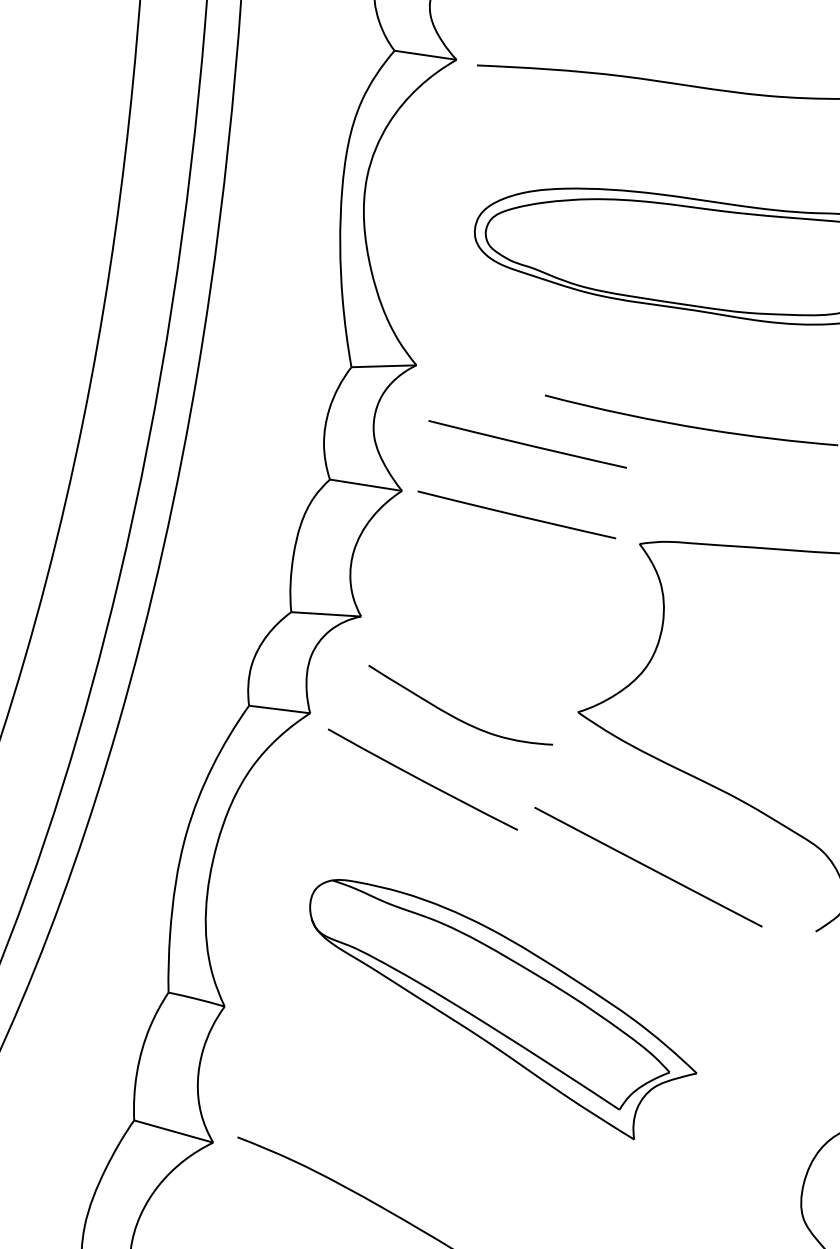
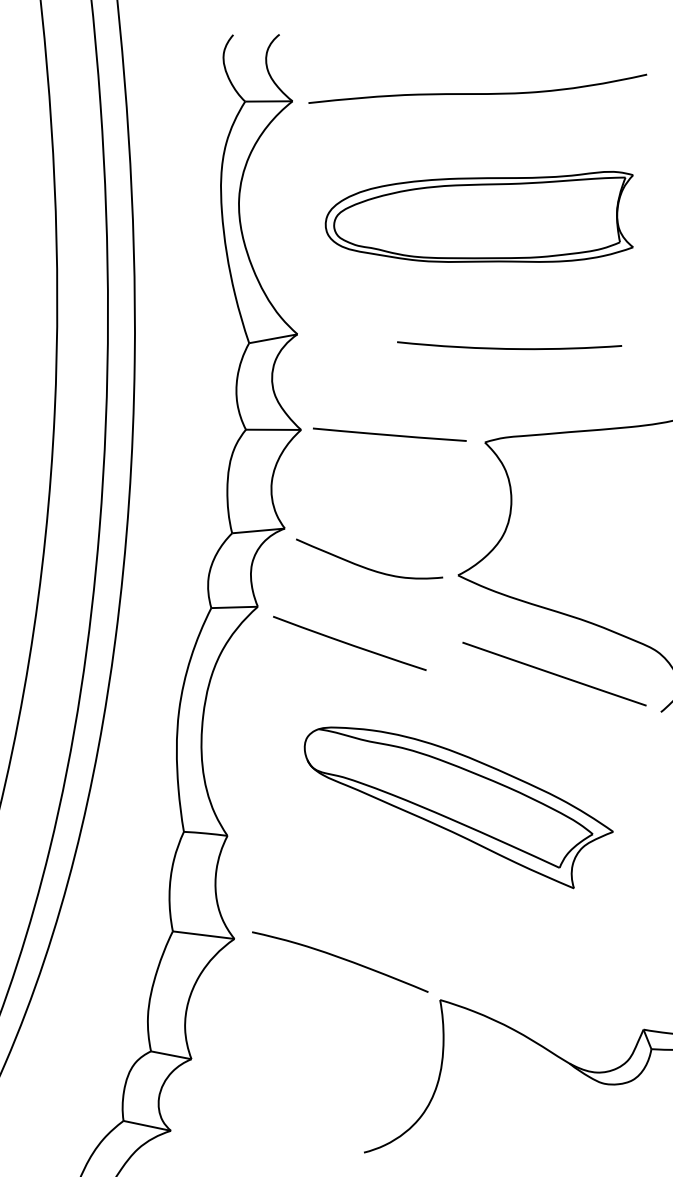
line: (527, 443) -> (389, 380), removed
curve: (456, 716) -> (367, 567), moved
line: (648, 866) -> (554, 673), moved
part: (499, 1010) -> (458, 807), moved

